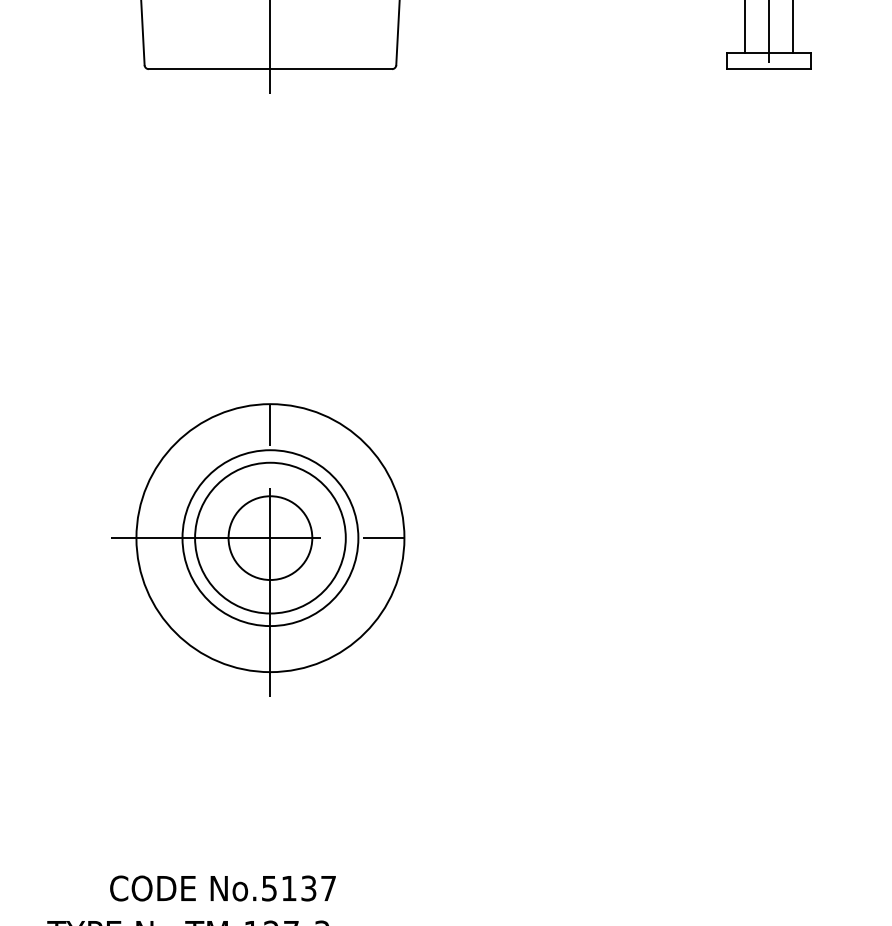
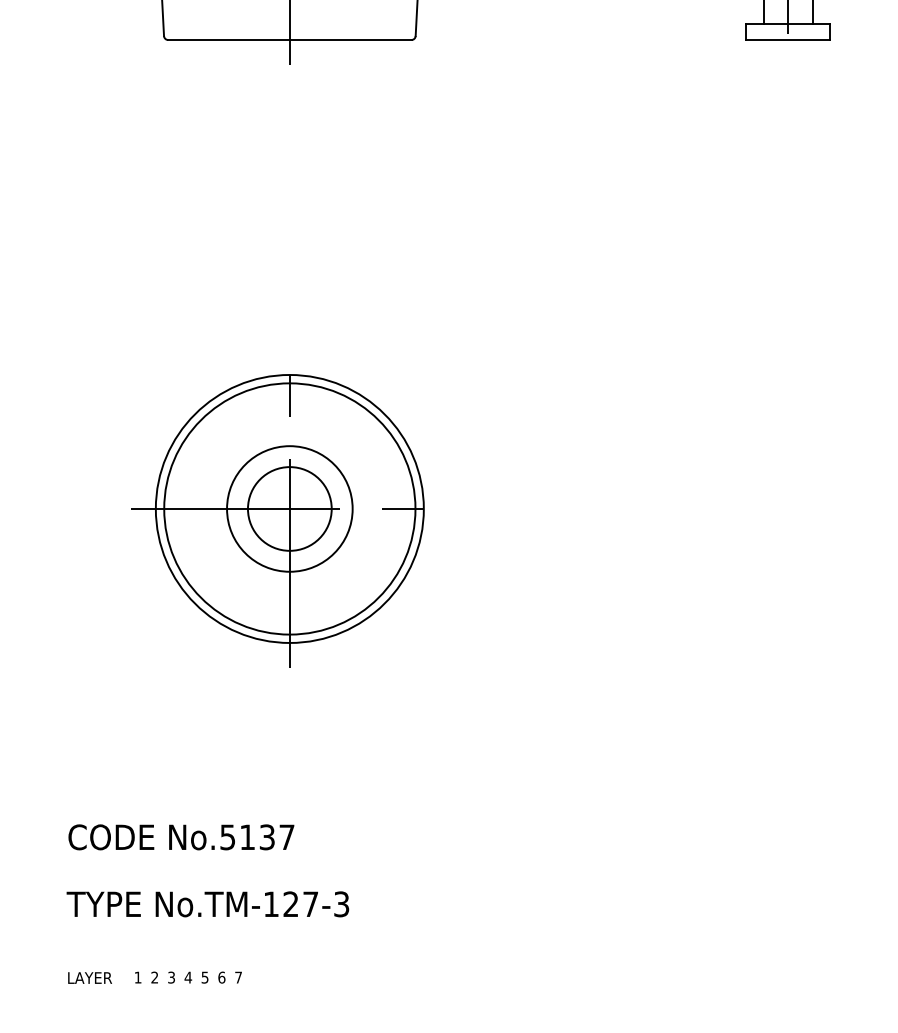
circle: (270, 537) -> (289, 508), size x0.71
circle: (270, 537) -> (289, 508), size x1.67
text: (223, 888) -> (181, 837), moved

